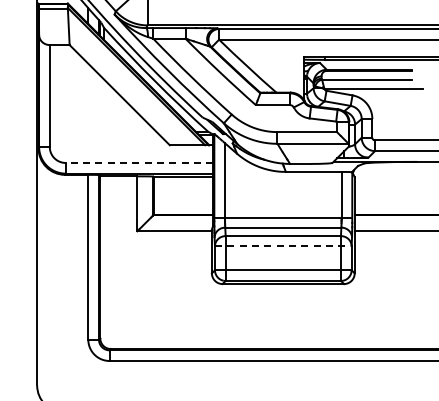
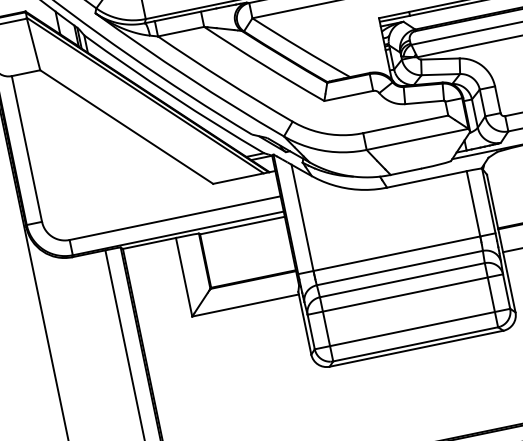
line: (139, 162) -> (174, 217), dashed -> solid
line: (283, 246) -> (405, 294), dashed -> solid

